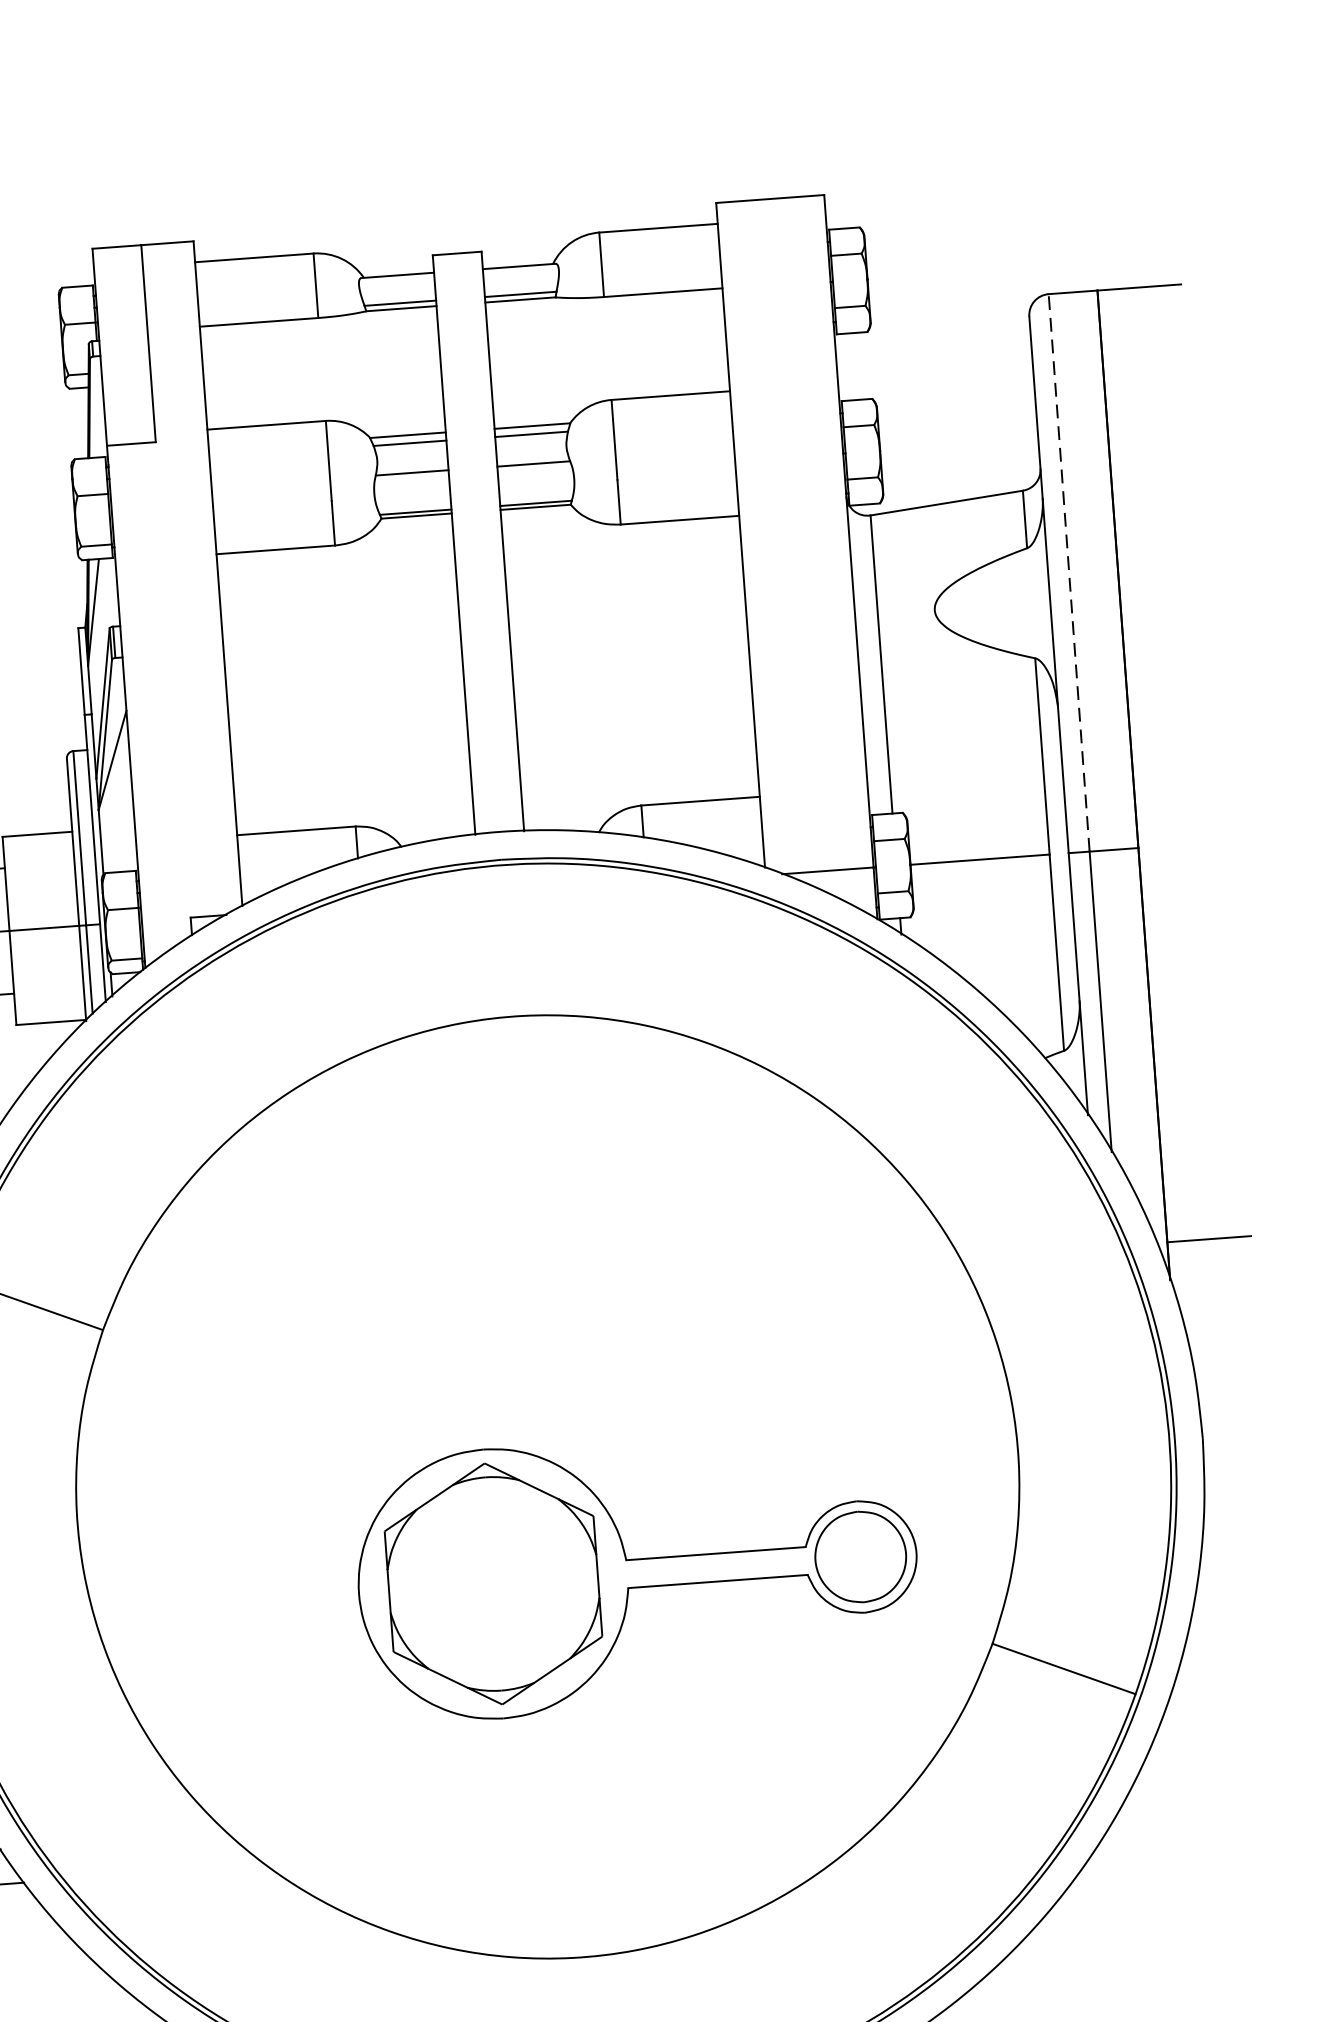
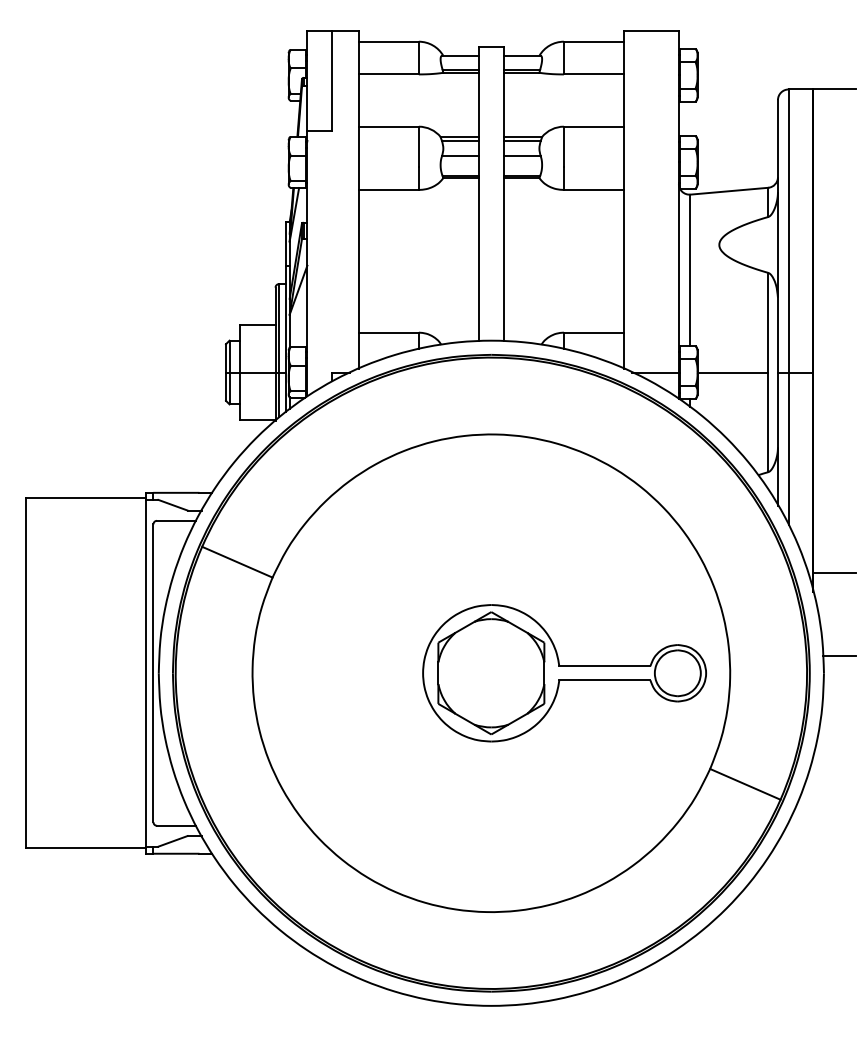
line: (1069, 573) -> (788, 231), dashed -> solid
line: (1230, 1401) -> (839, 655), added
part: (637, 1573) -> (564, 673), moved

